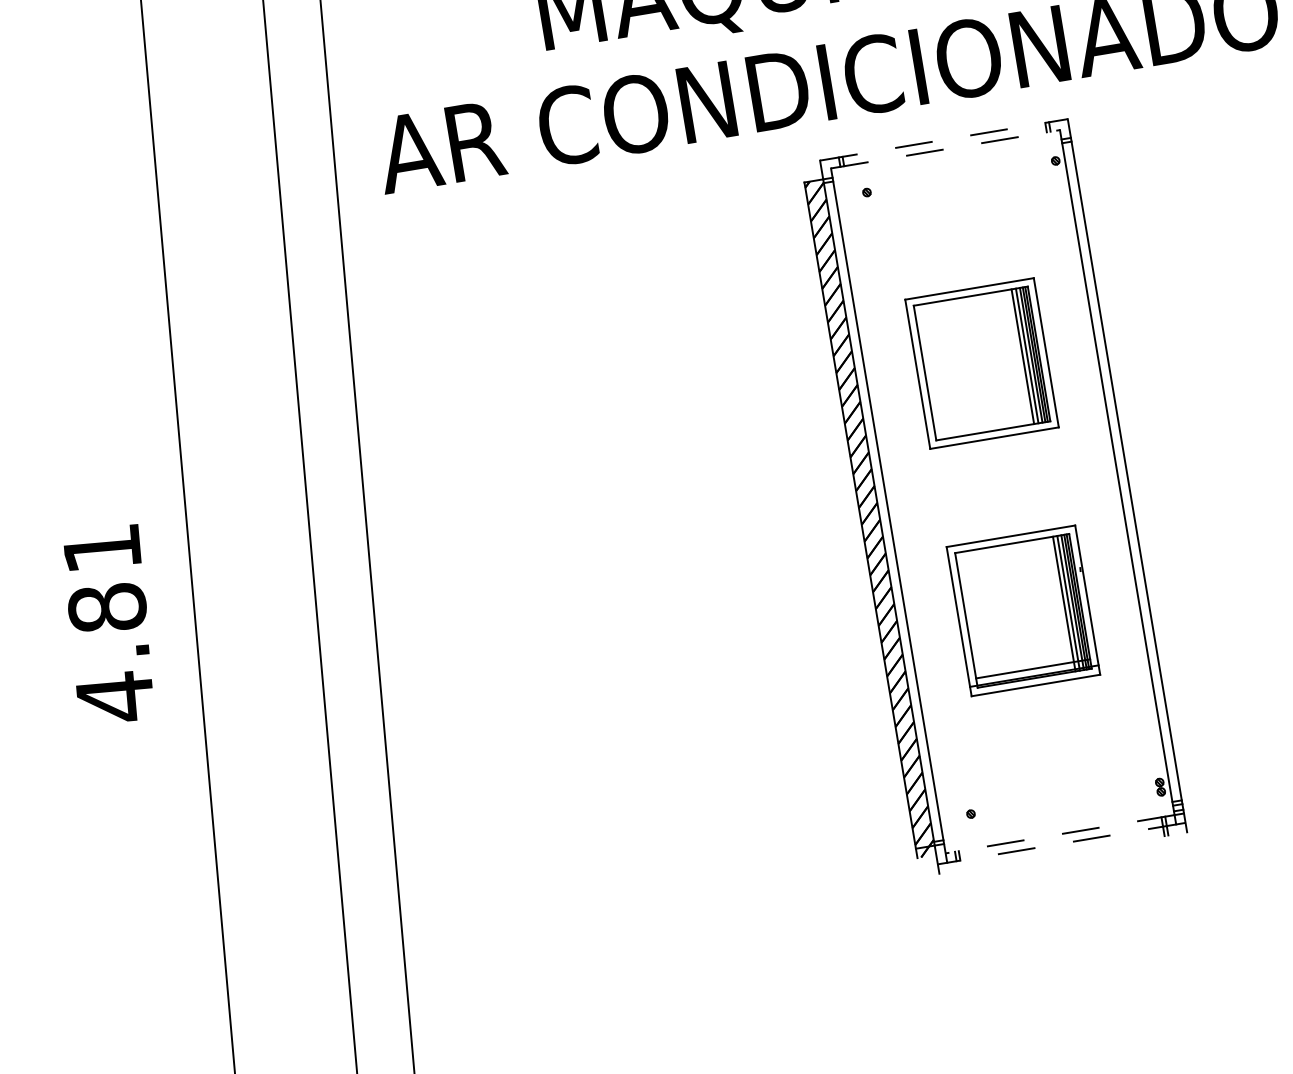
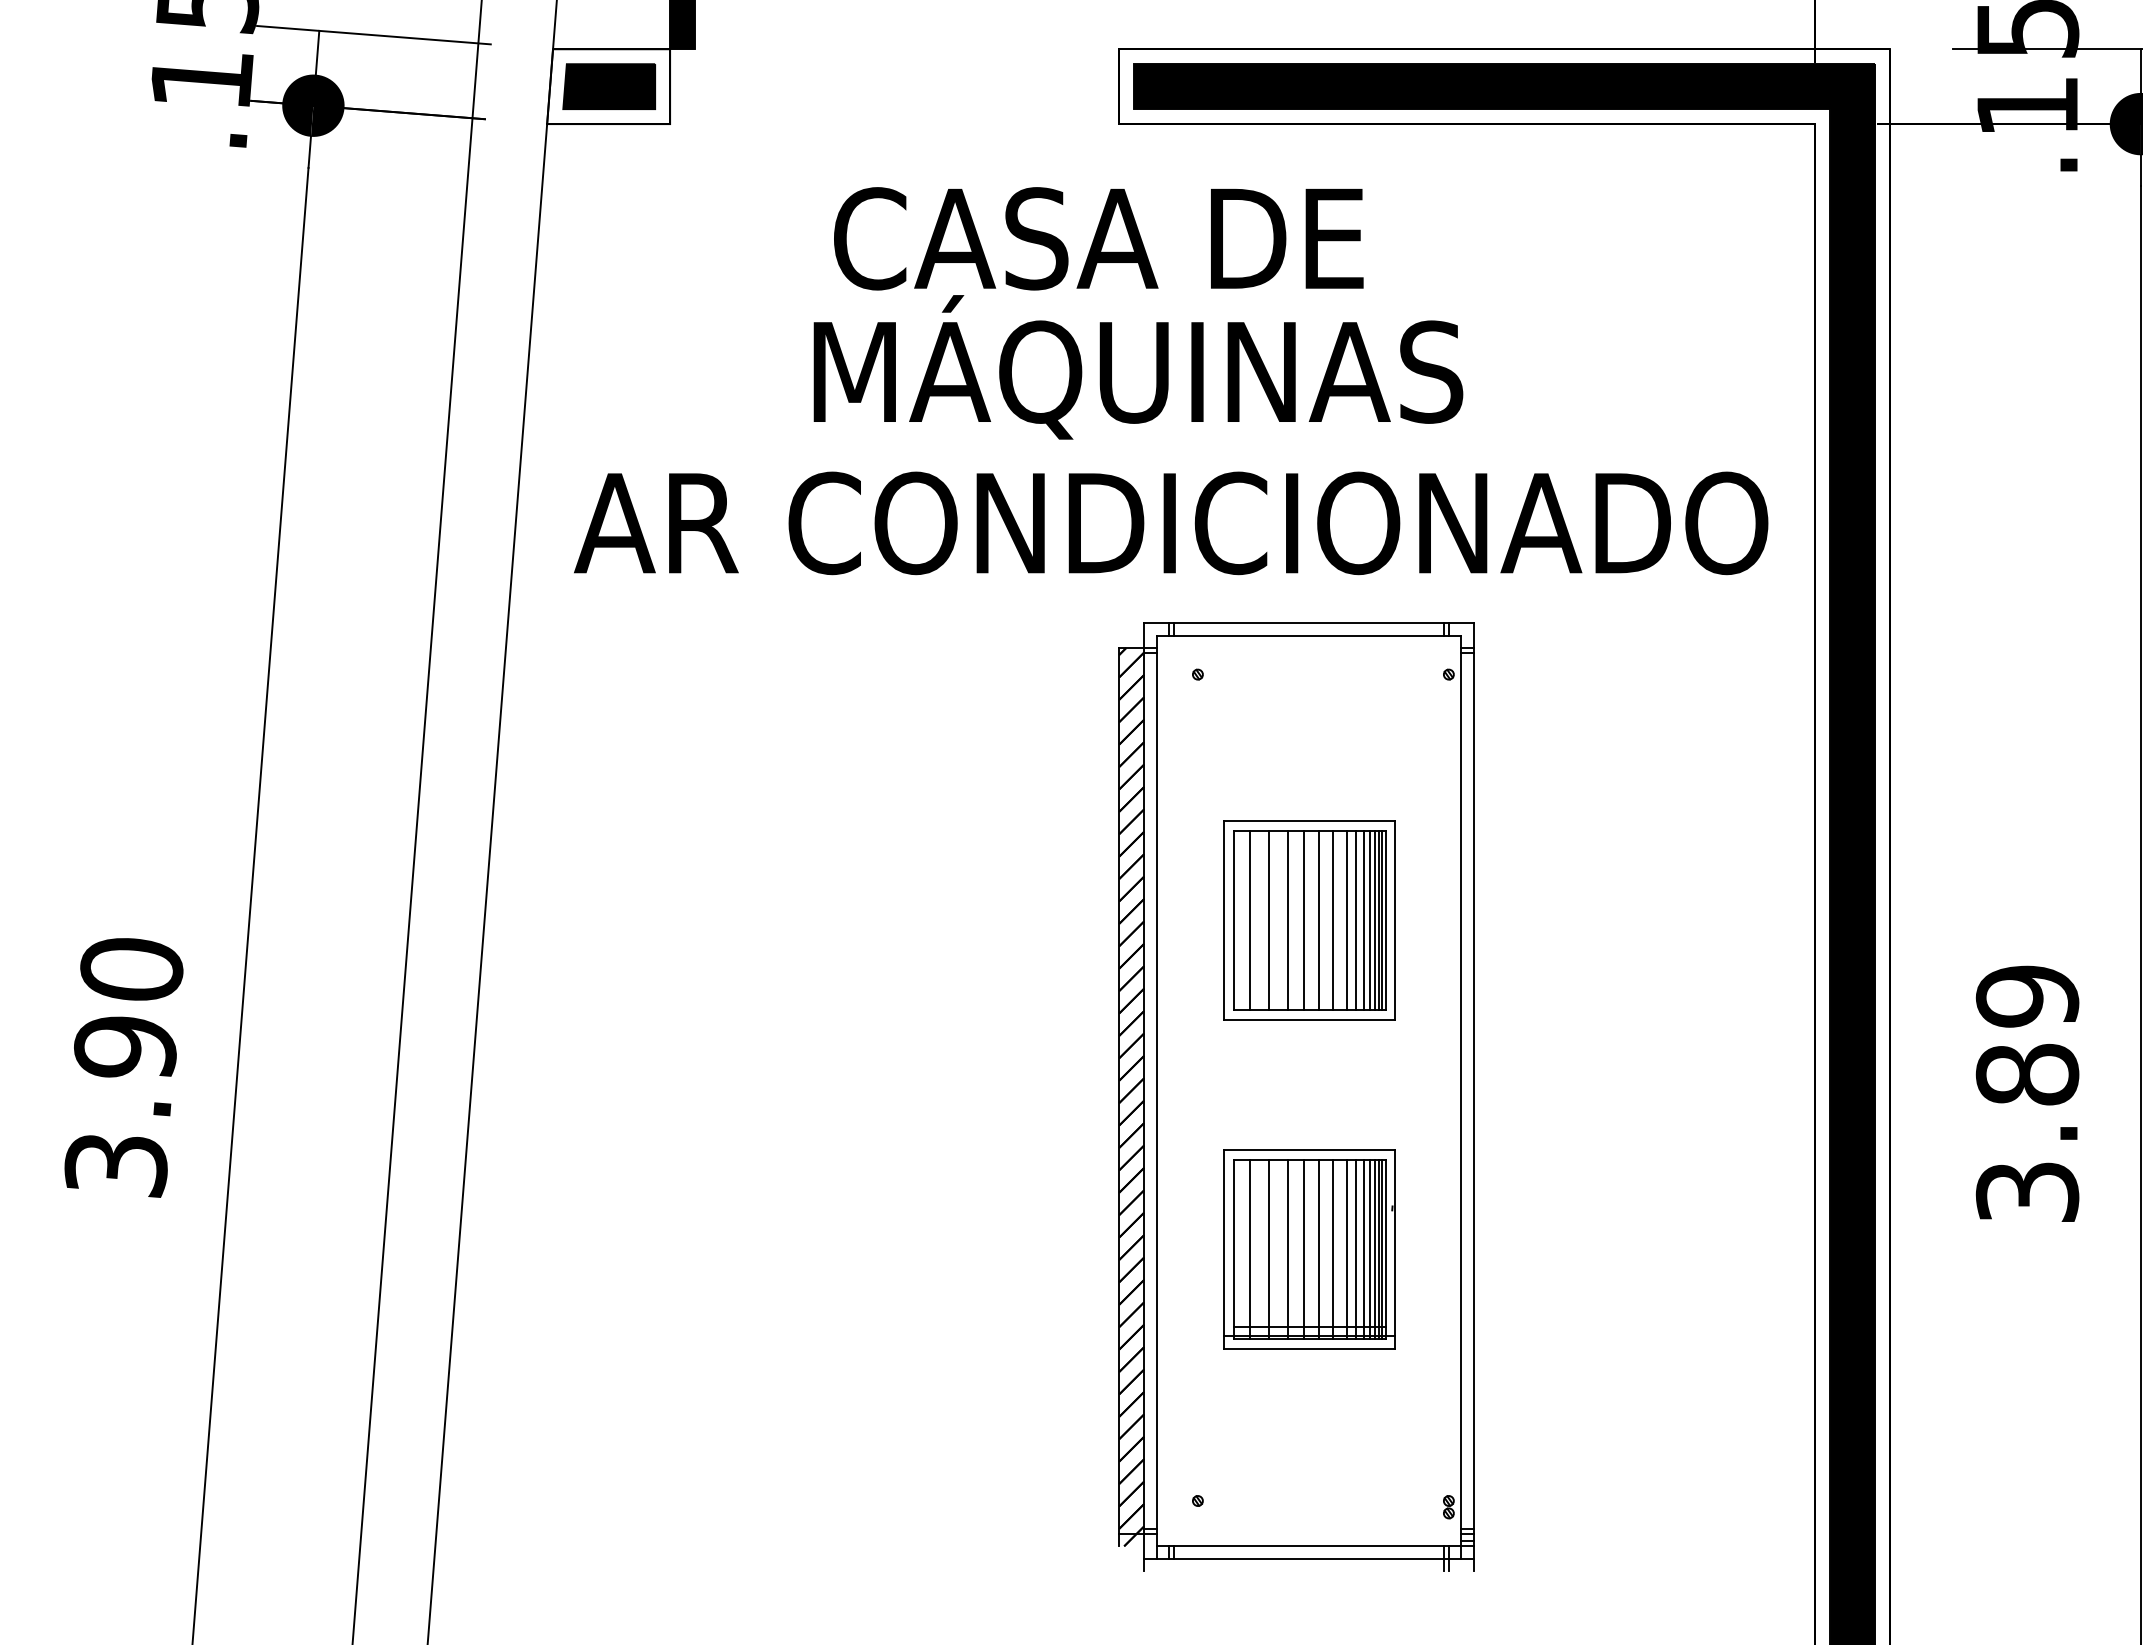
line: (943, 140) -> (1308, 623), dashed -> solid
line: (945, 149) -> (1309, 635), dashed -> solid
line: (1017, 357) -> (1356, 920), added
line: (1009, 358) -> (1346, 920), added
line: (999, 360) -> (1332, 920), added
line: (989, 362) -> (1319, 920), added
line: (977, 364) -> (1303, 920), added
line: (966, 366) -> (1288, 920), added
line: (951, 368) -> (1269, 920), added
line: (936, 371) -> (1249, 920), added
line: (1058, 605) -> (1356, 1249), added
line: (1051, 606) -> (1346, 1249), added
line: (1040, 608) -> (1332, 1249), added
line: (1030, 609) -> (1319, 1249), added
line: (1018, 611) -> (1303, 1249), added
line: (1007, 613) -> (1288, 1249), added
line: (993, 615) -> (1269, 1249), added
line: (978, 618) -> (1249, 1249), added
text: (108, 624) -> (123, 1068), 4.81 -> 3.90
line: (1059, 834) -> (1308, 1546), dashed -> solid
line: (1061, 843) -> (1308, 1558), dashed -> solid

